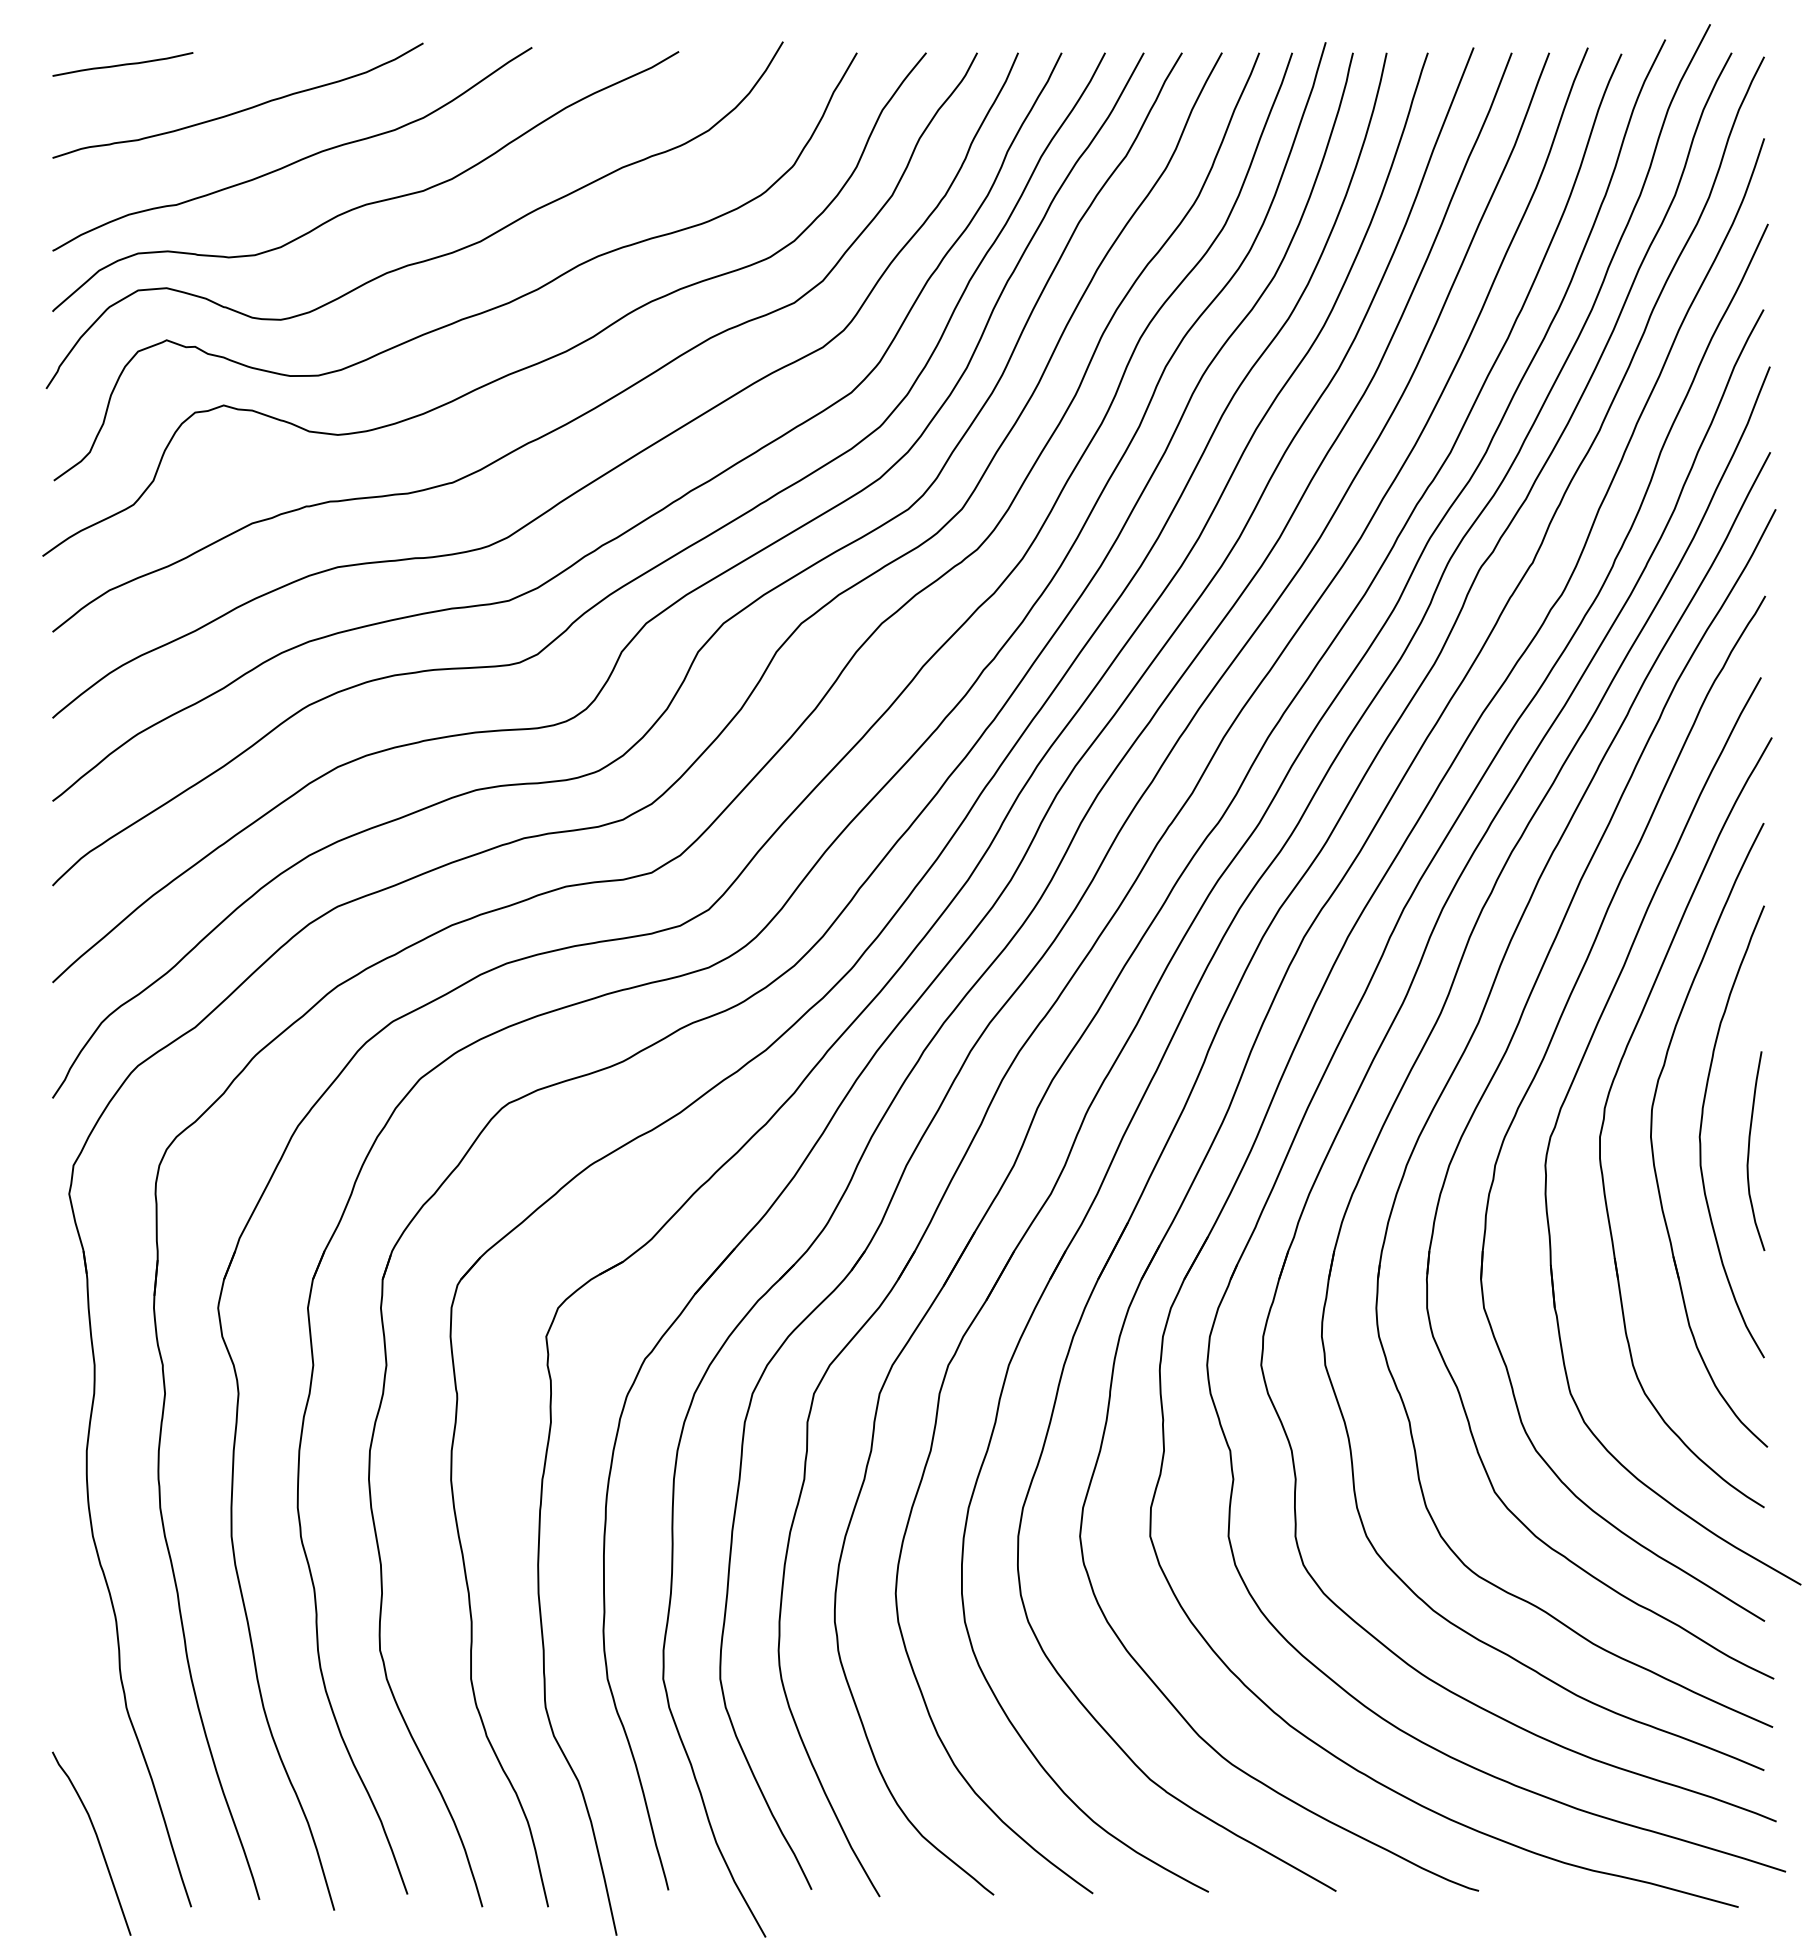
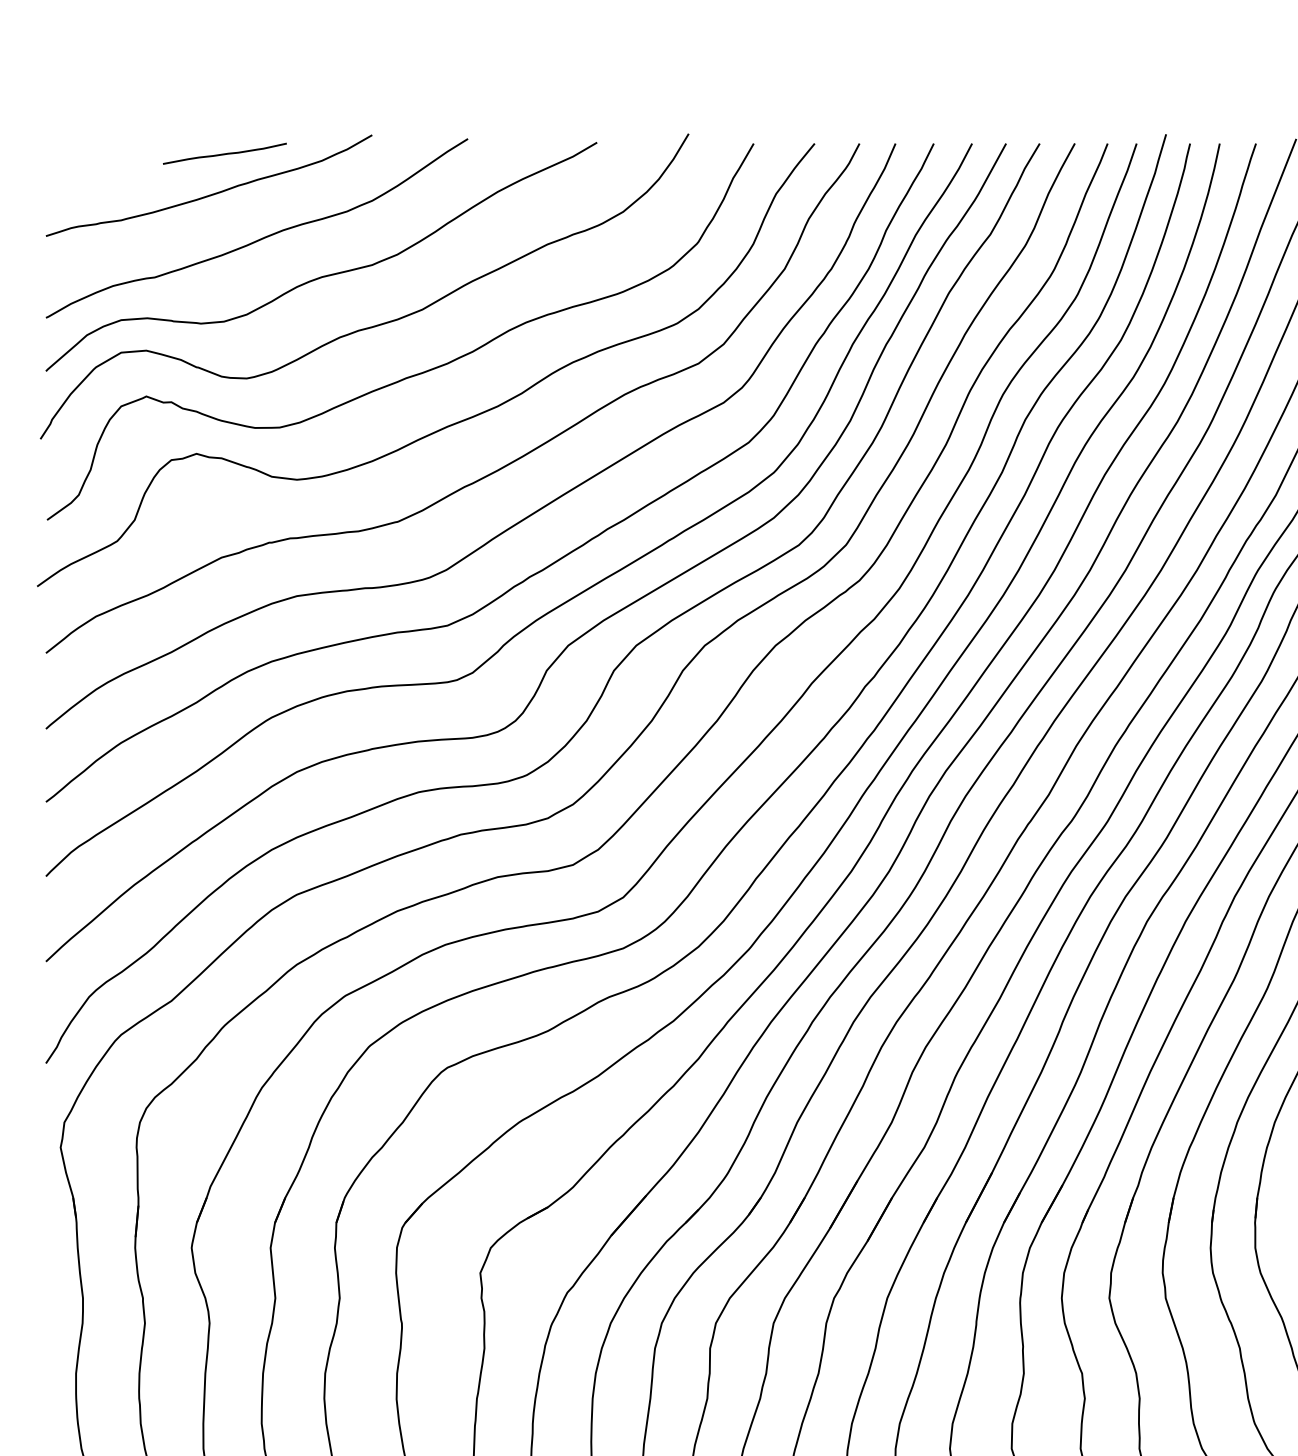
curve: (122, 64) -> (224, 153), moved

